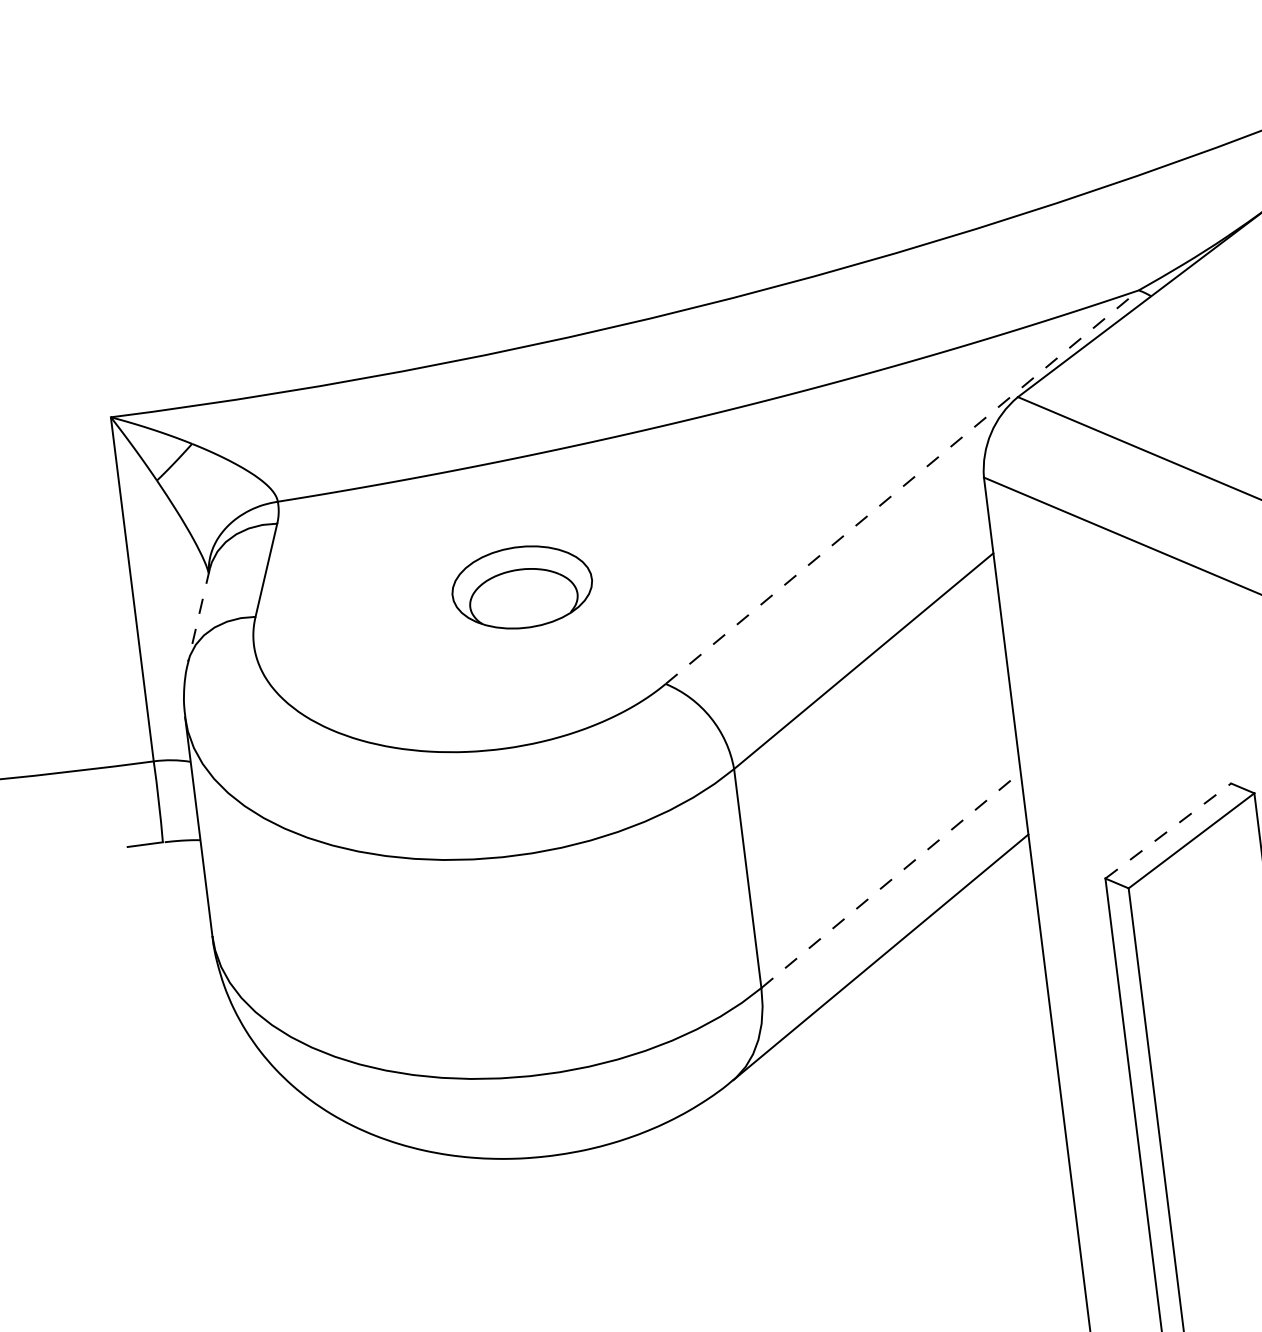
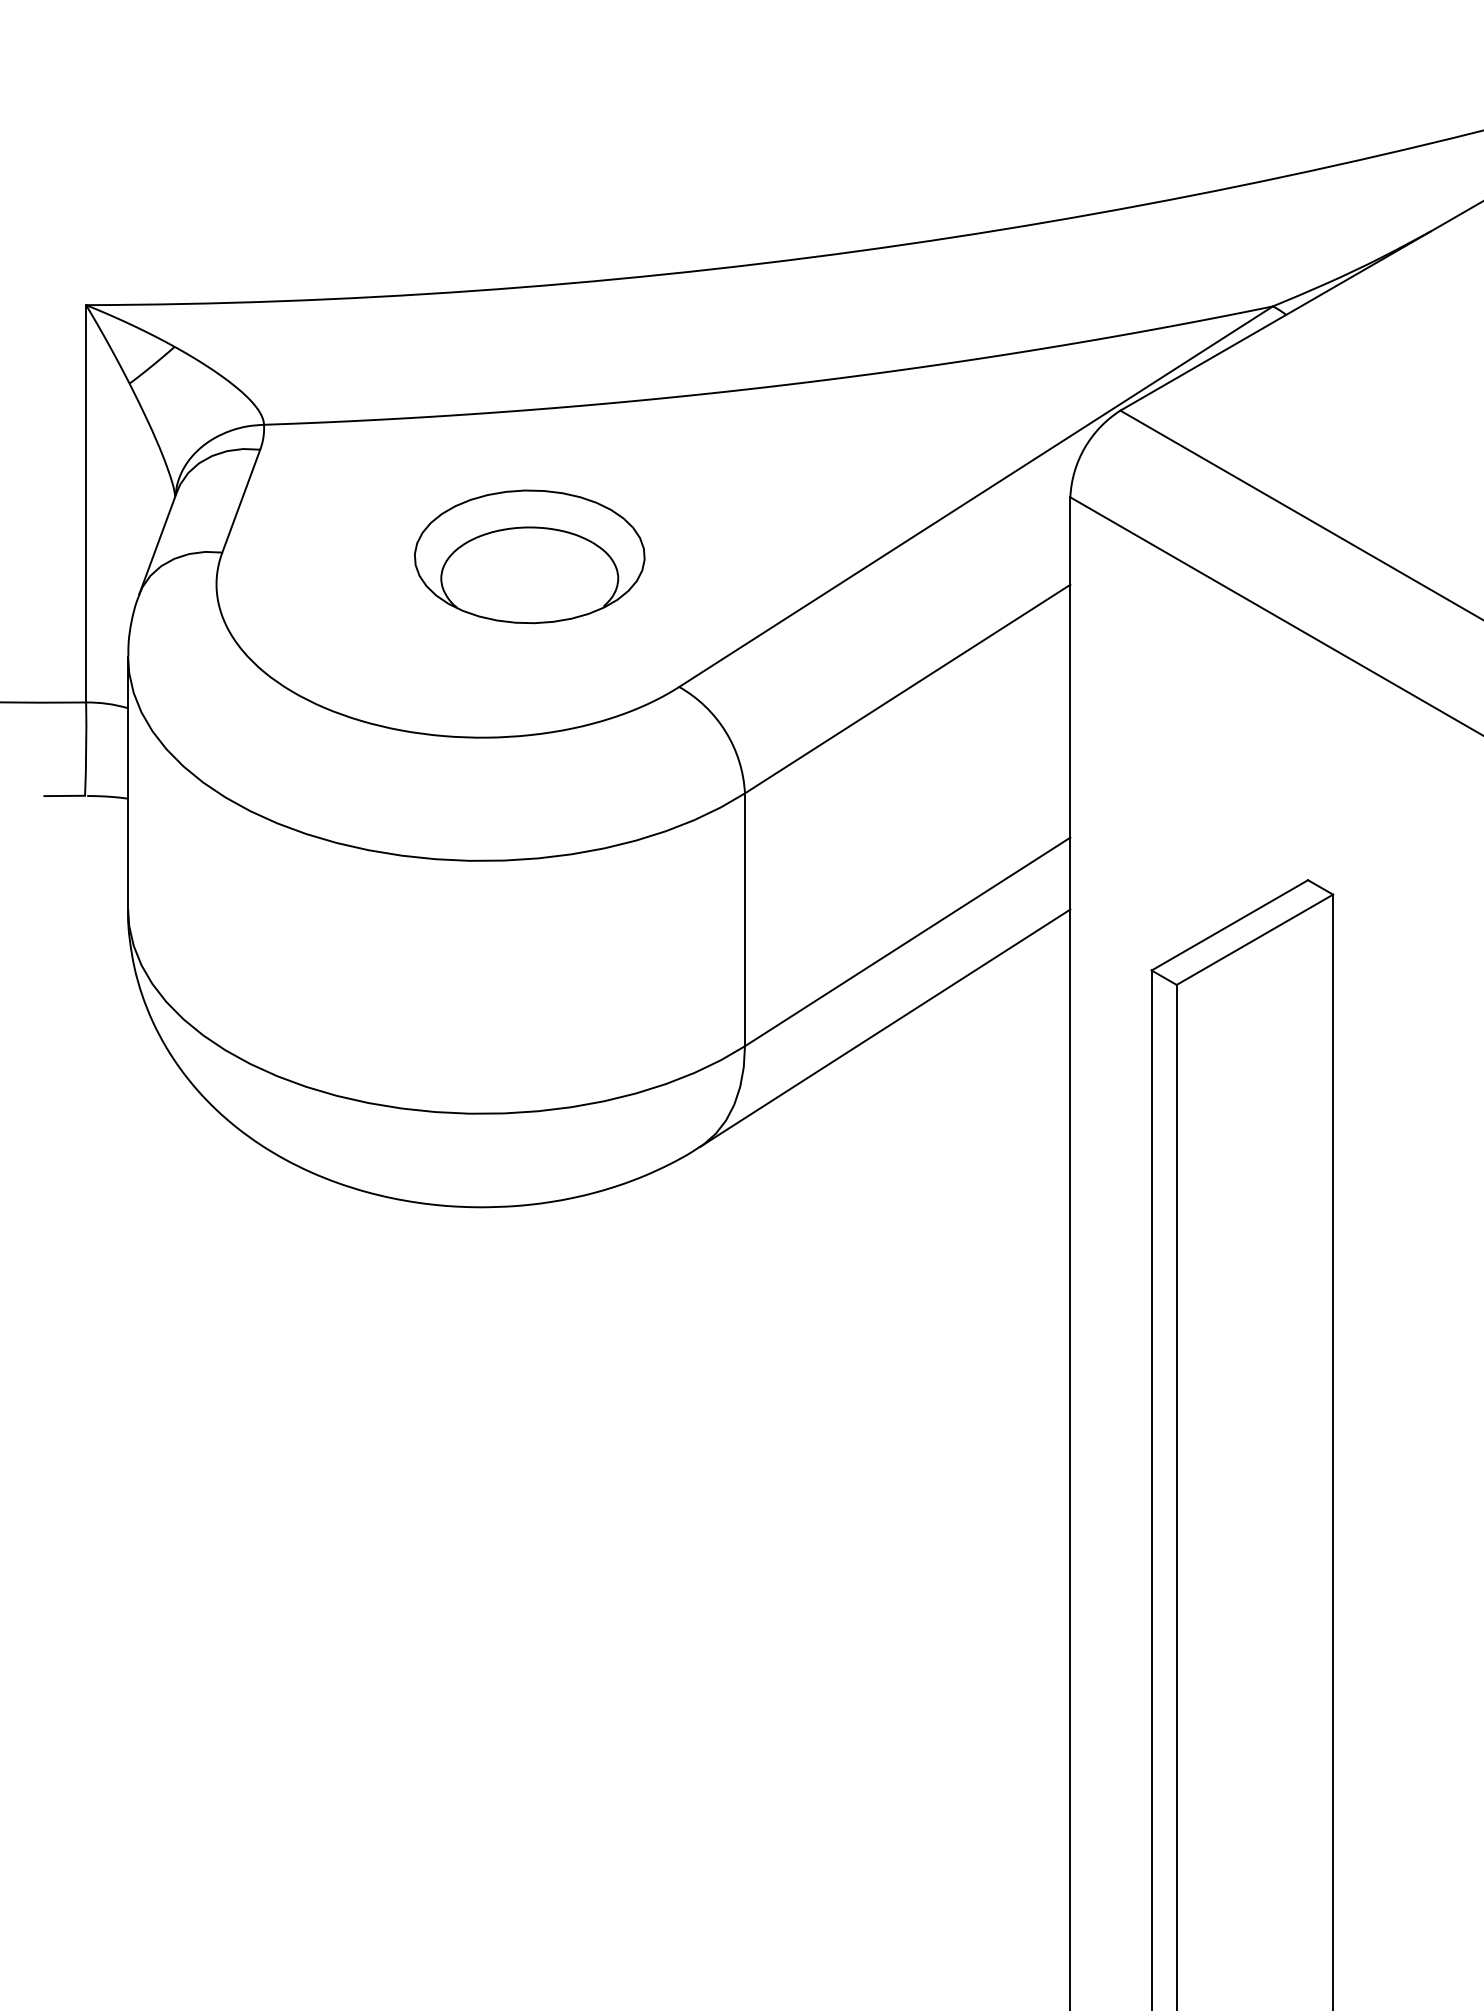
line: (902, 486) -> (976, 496), dashed -> solid
part: (521, 587) -> (529, 556), size x1.43
line: (199, 615) -> (158, 542), dashed -> solid
line: (1168, 831) -> (1230, 925), dashed -> solid
line: (891, 879) -> (908, 941), dashed -> solid

